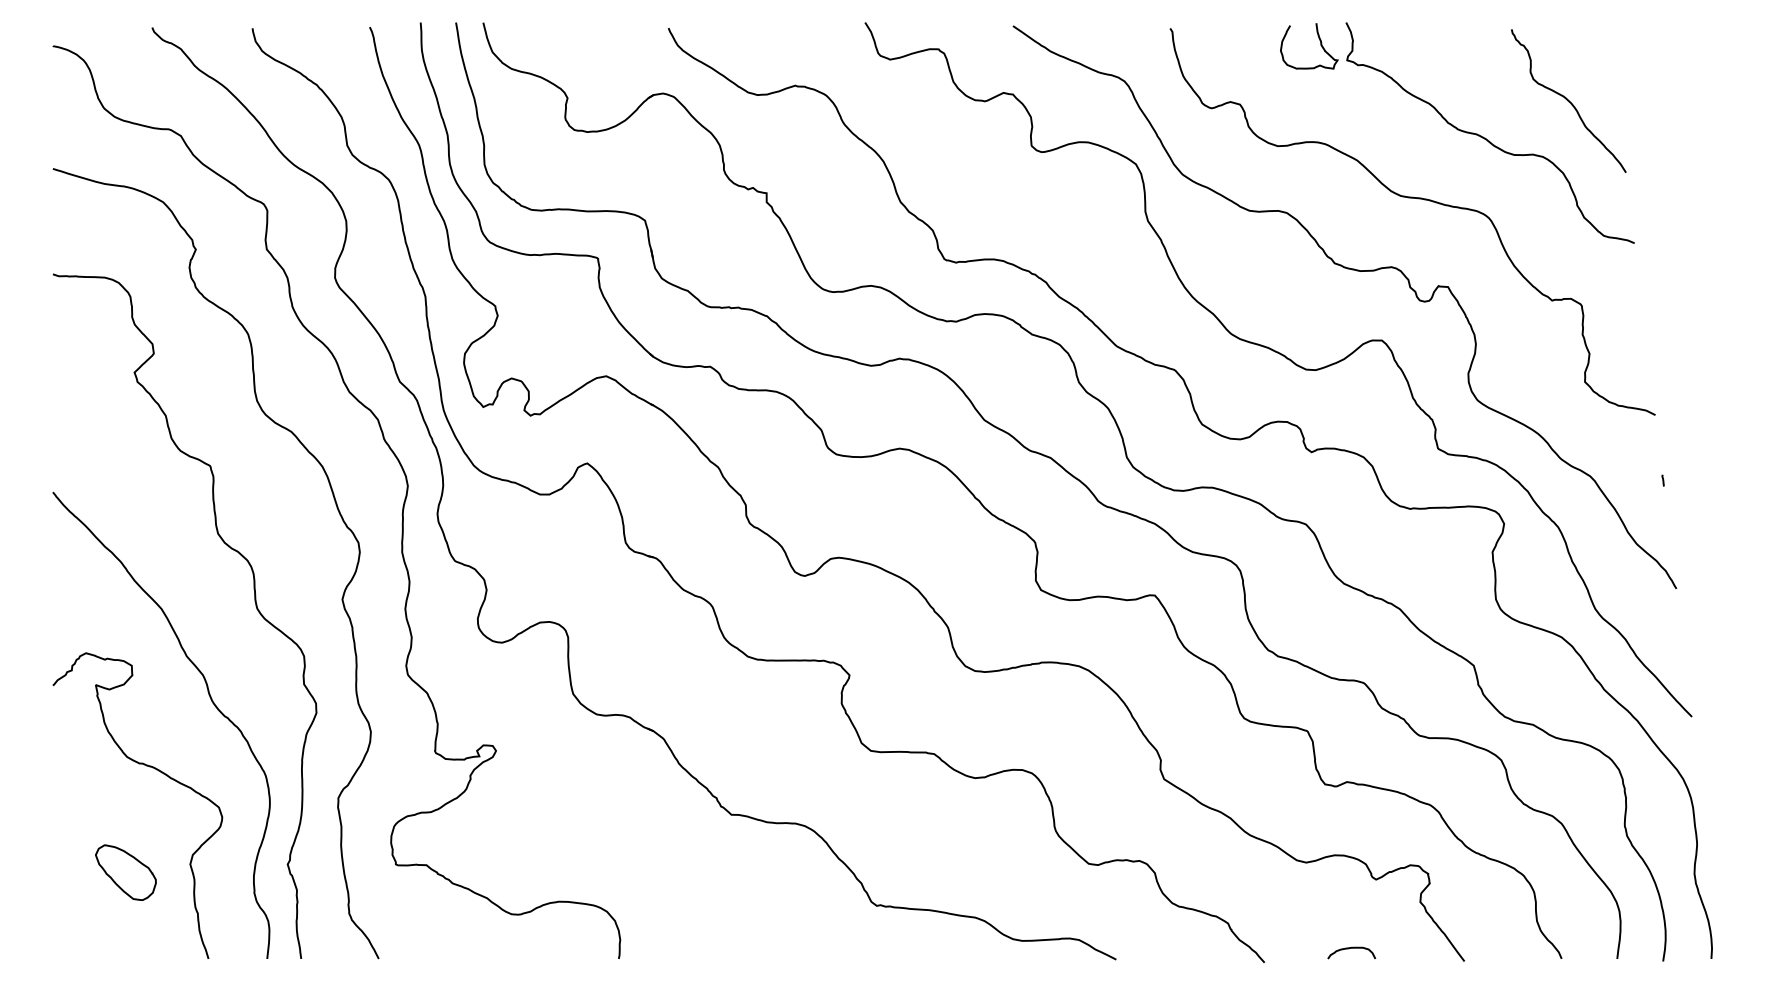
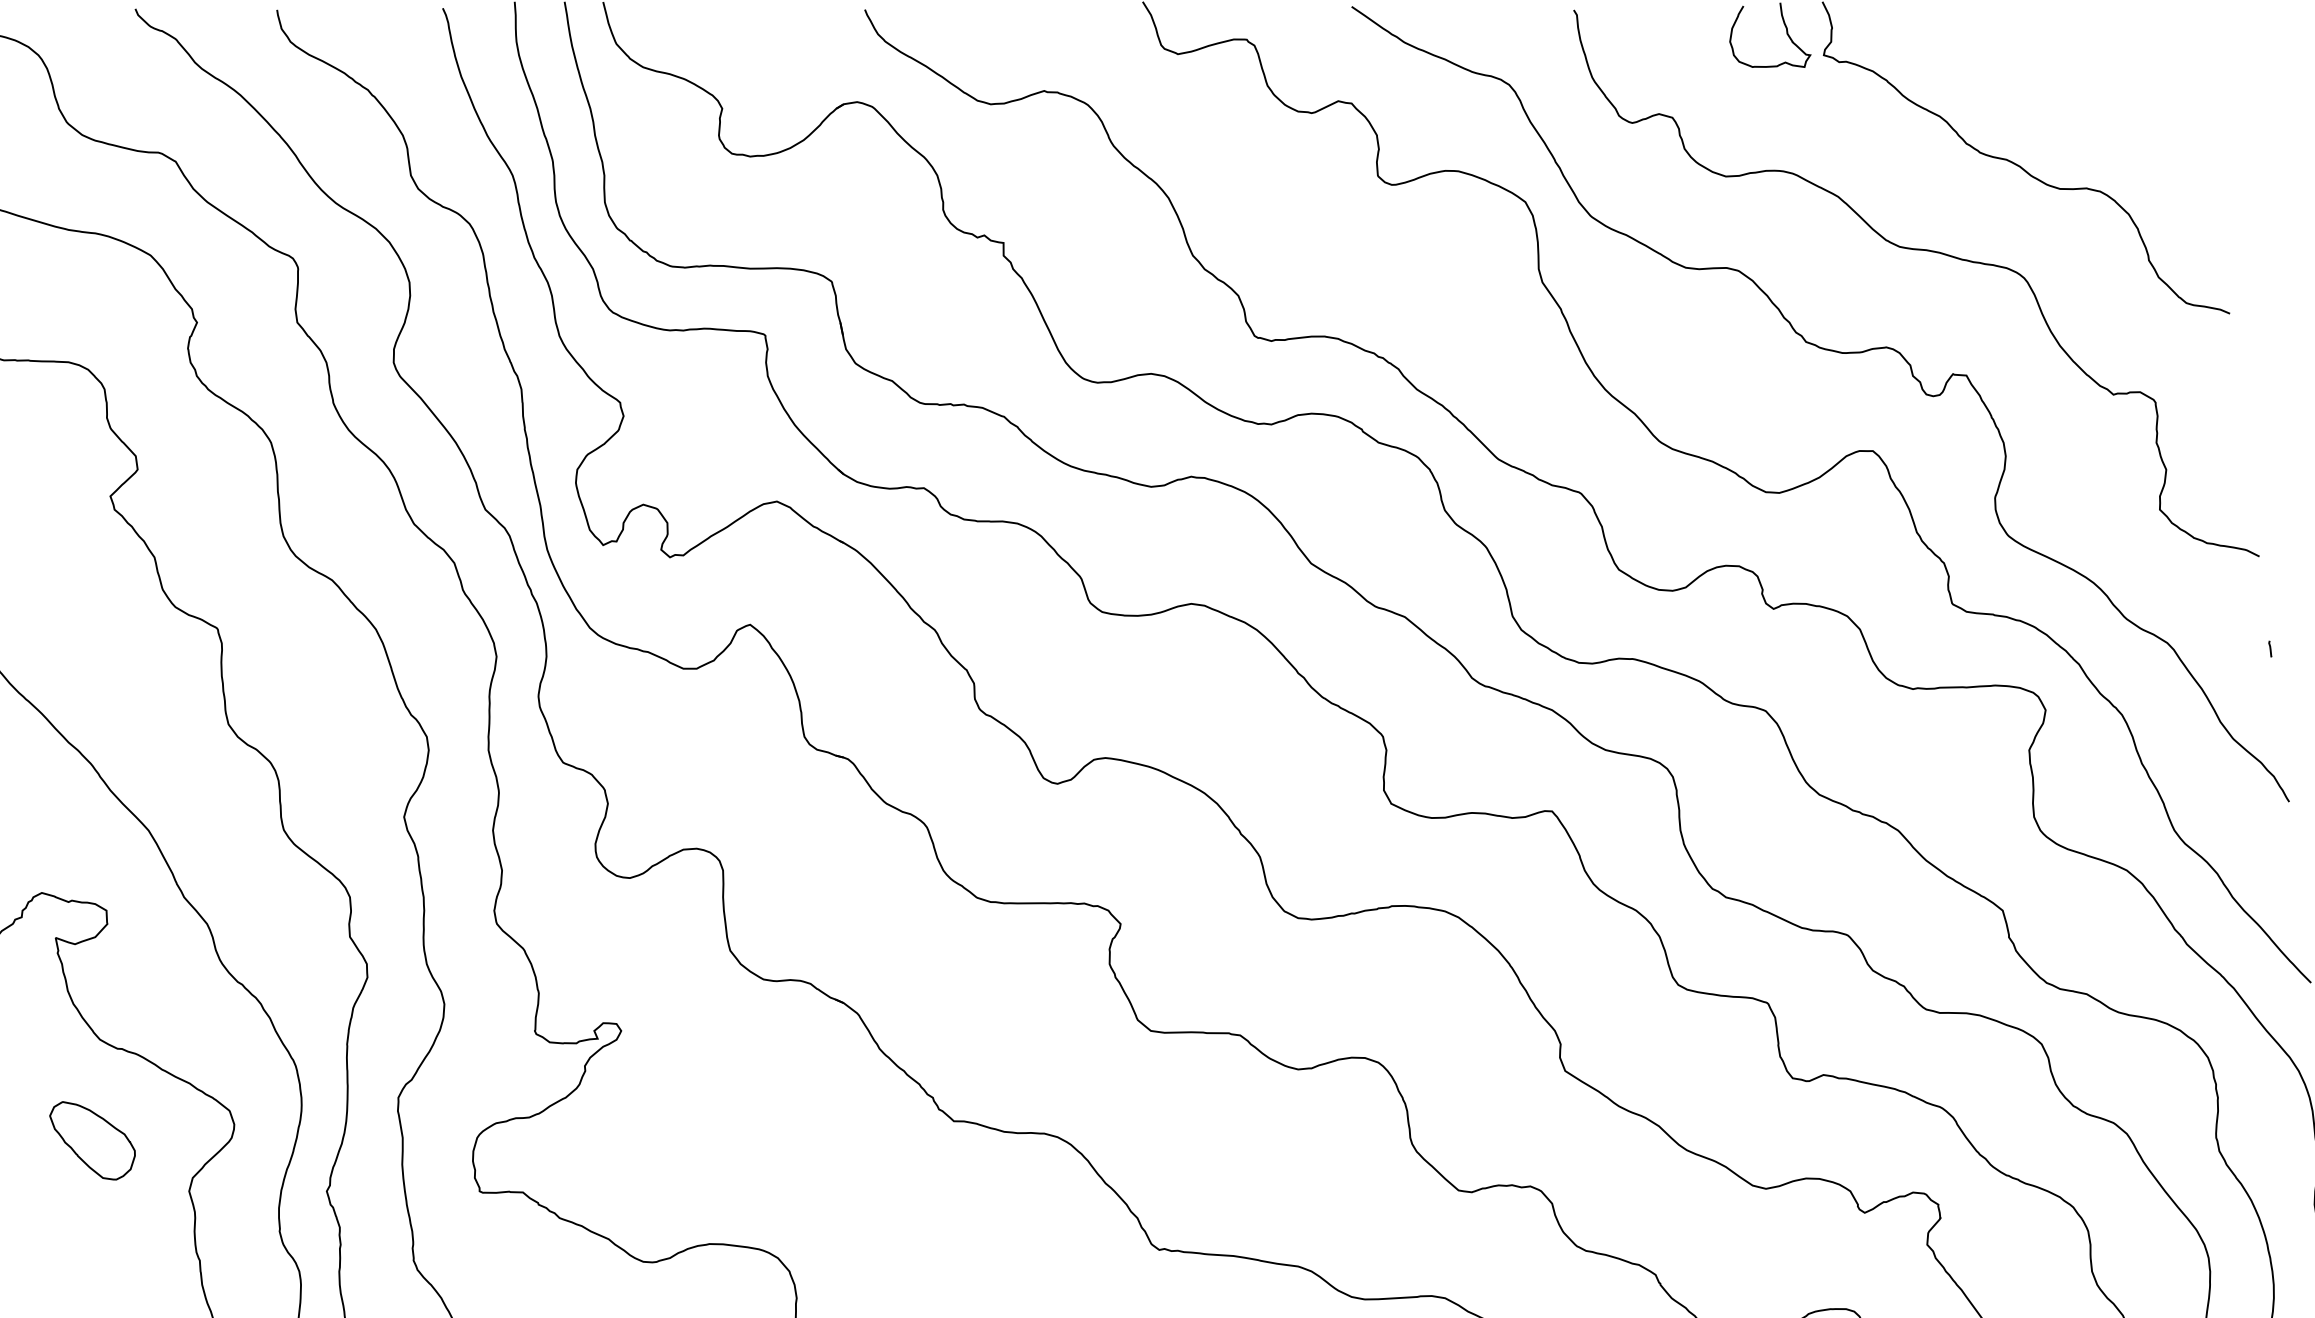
curve: (1568, 100) -> (2136, 111), removed
part: (125, 872) -> (91, 1140), moved

